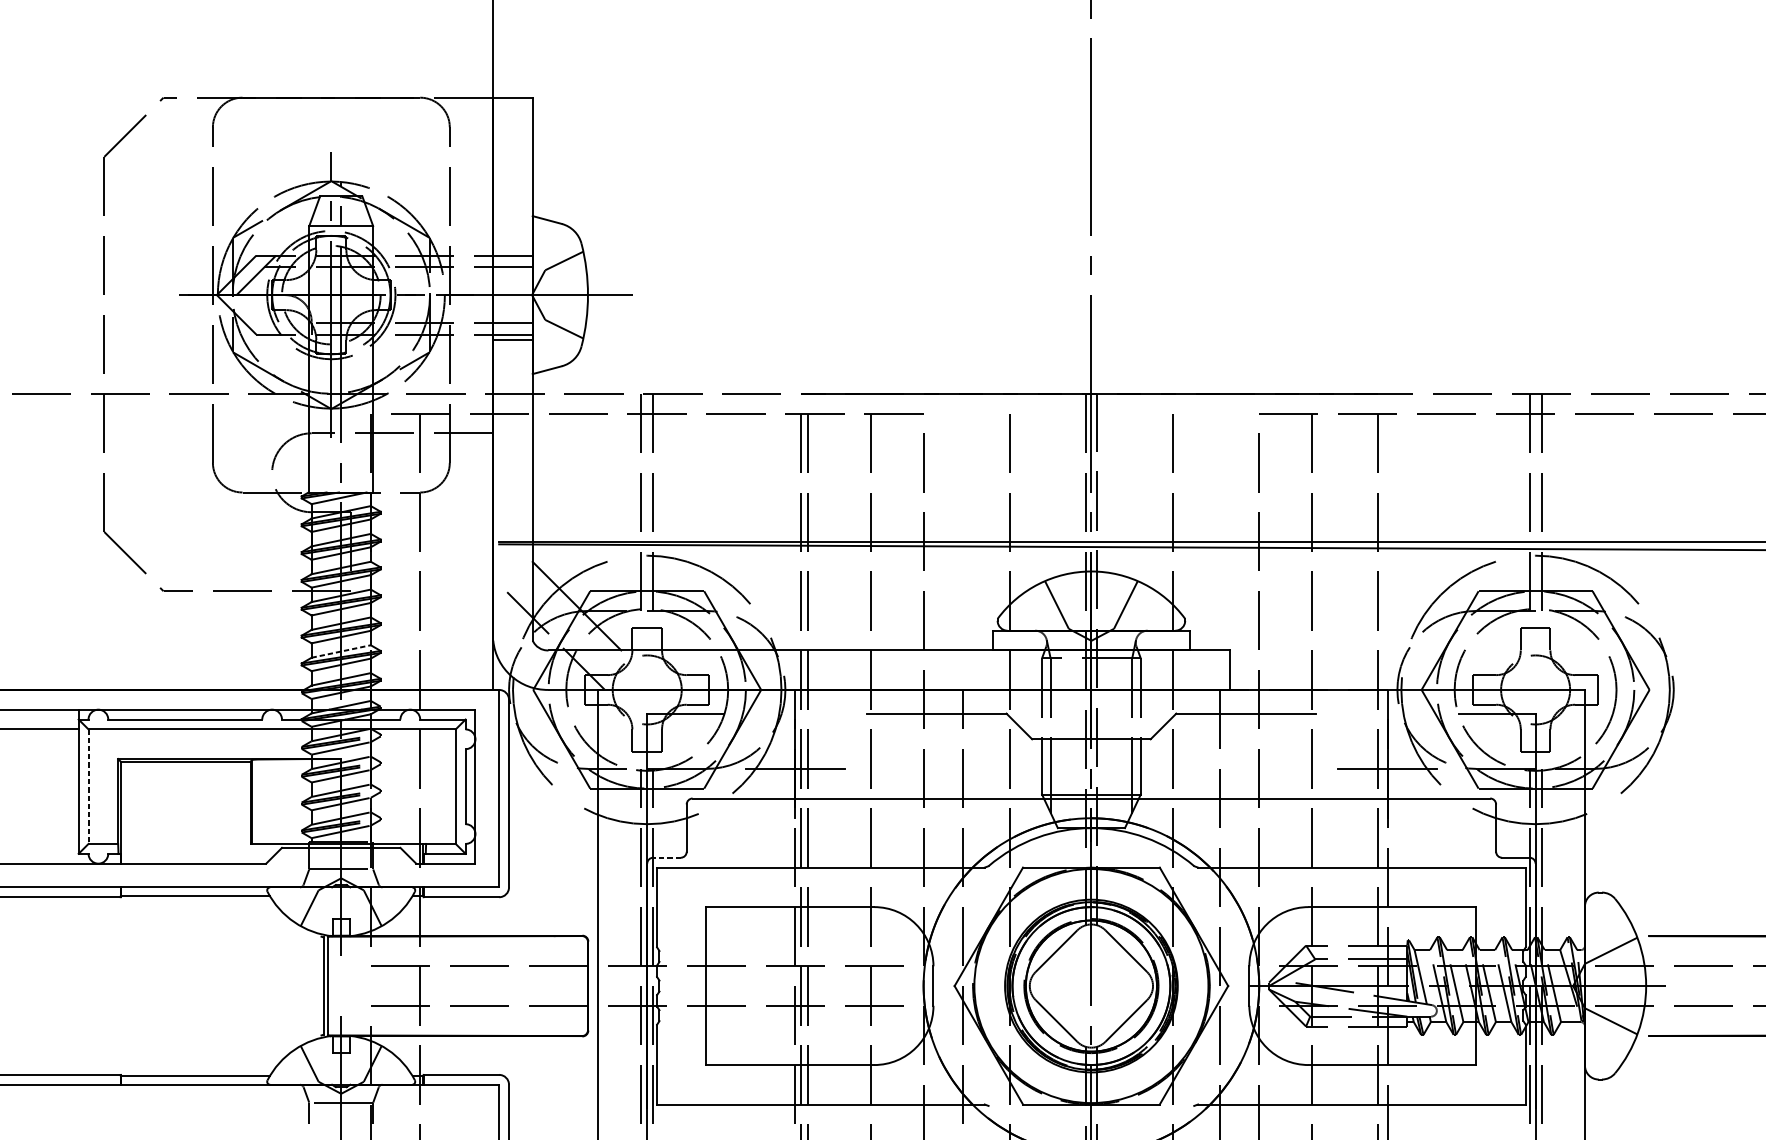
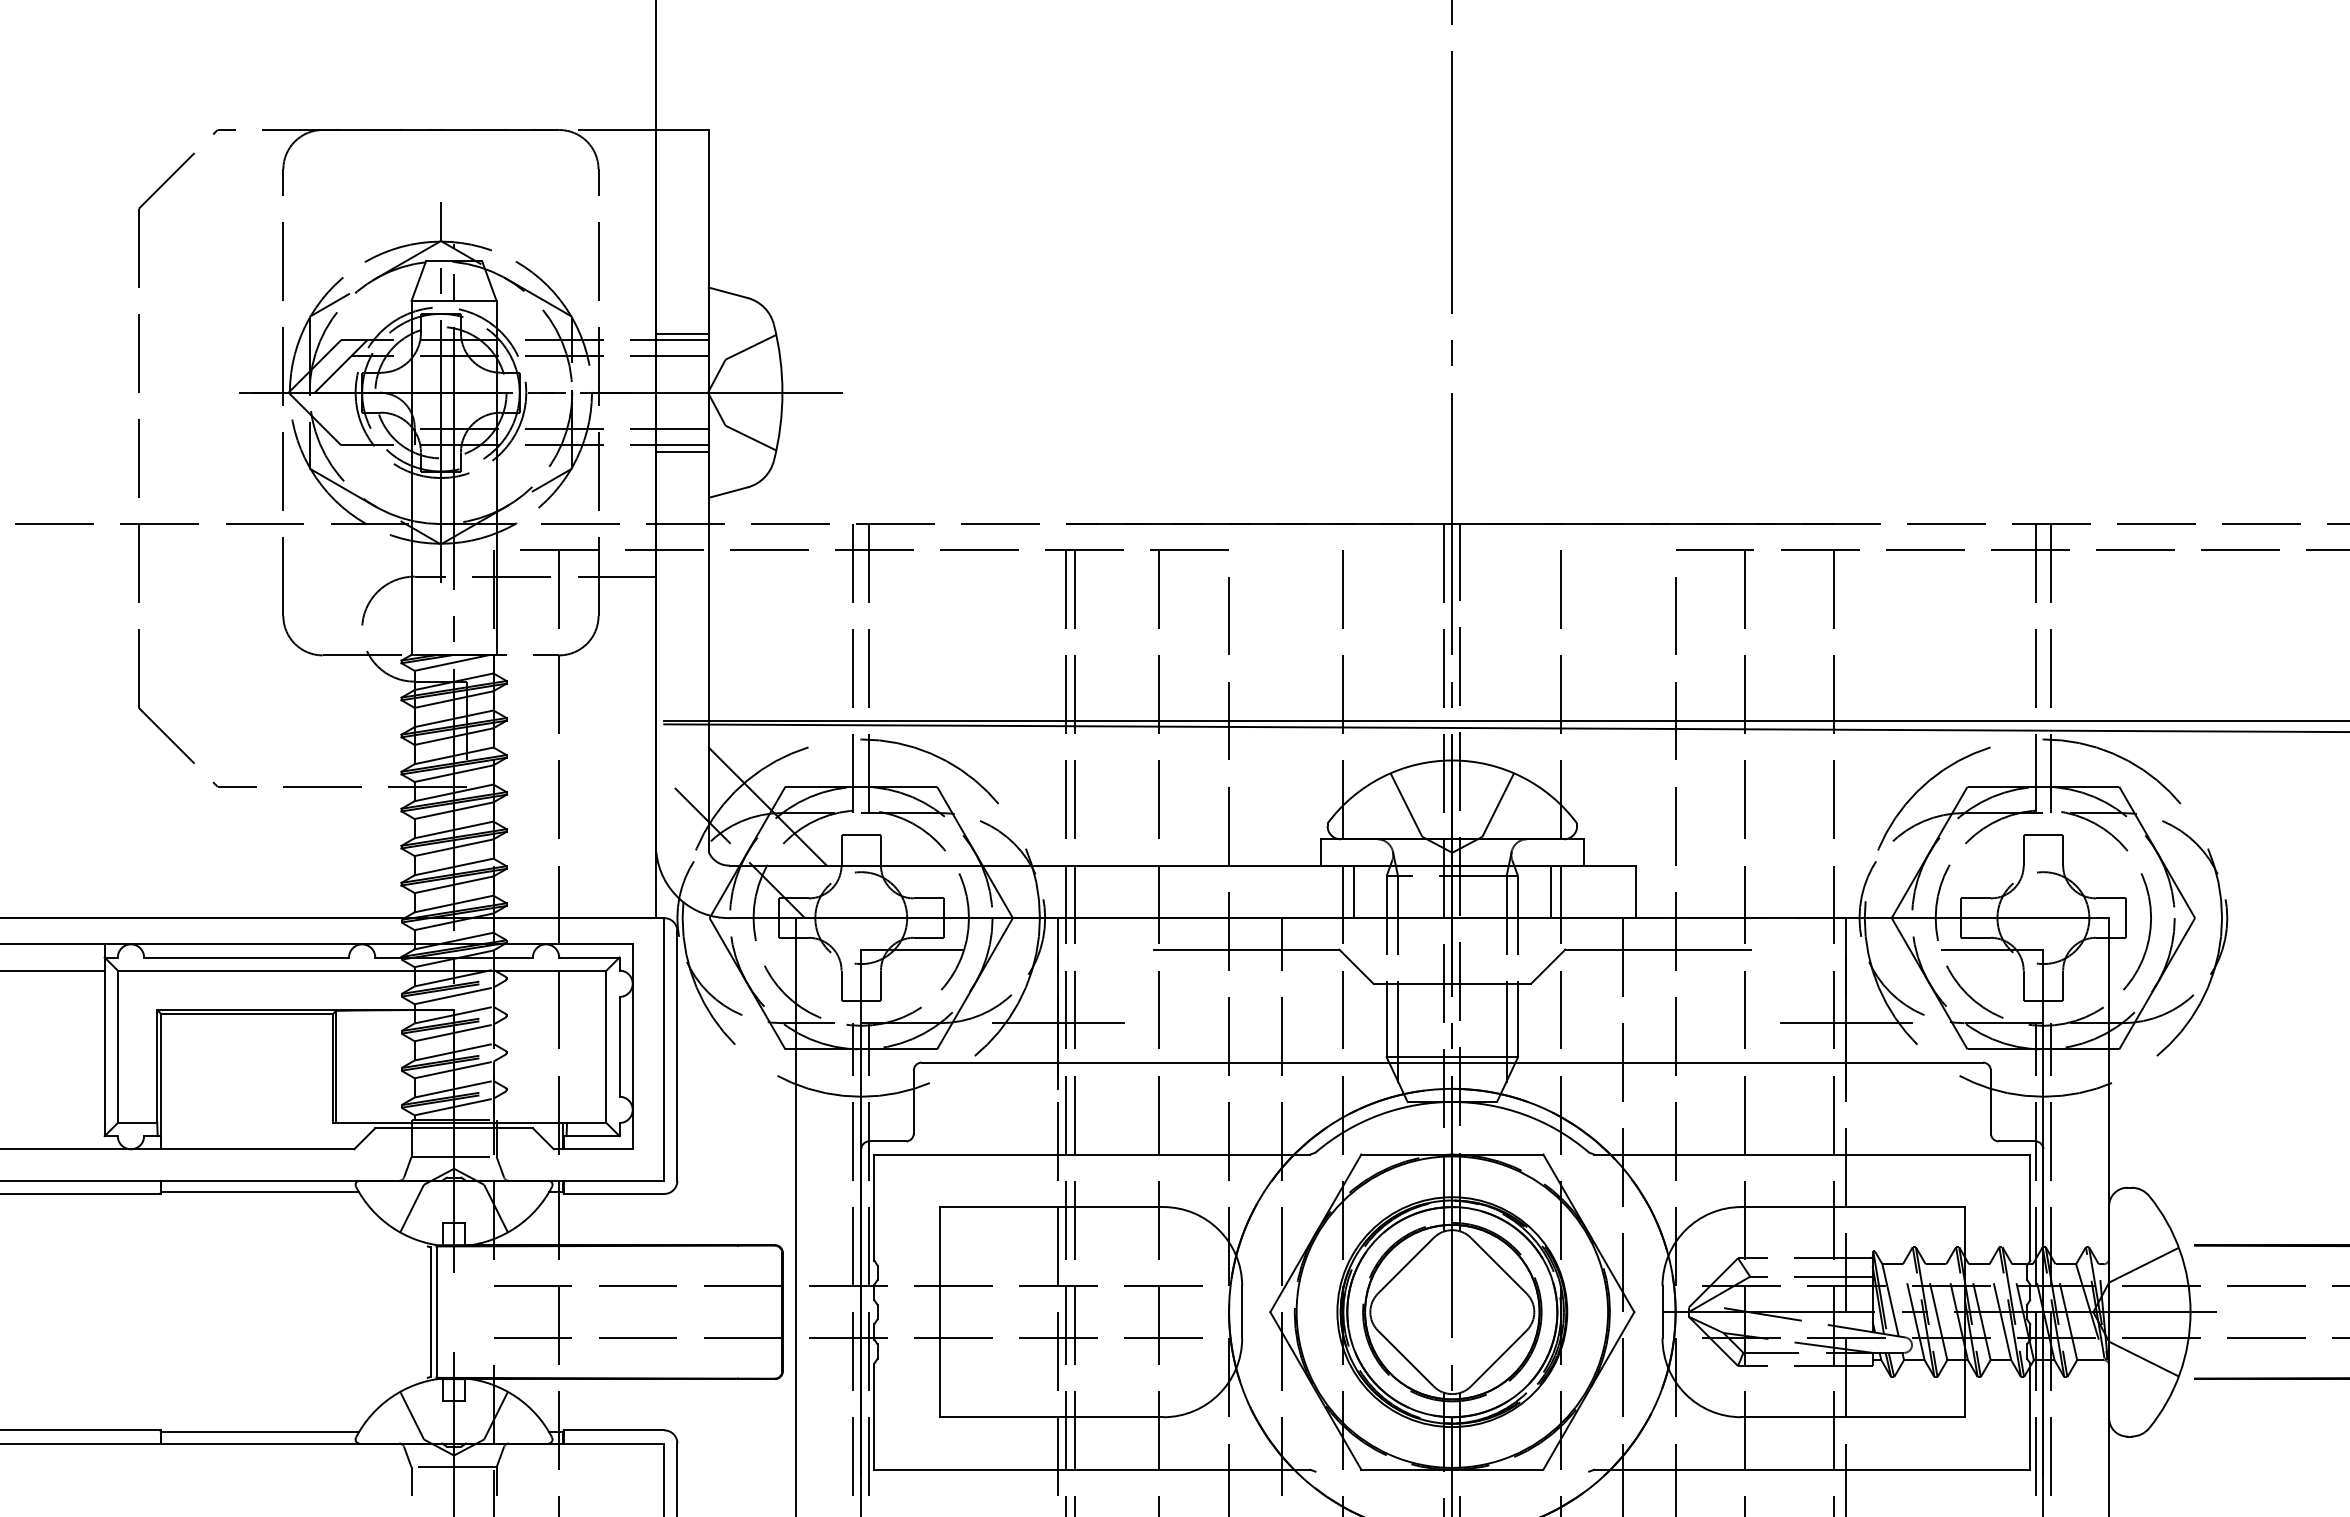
line: (512, 250) -> (682, 333), added
line: (341, 651) -> (454, 866), dashed -> solid
line: (1017, 669) -> (1353, 891), added
line: (1165, 669) -> (1550, 891), added
line: (88, 787) -> (117, 1047), dashed -> solid
line: (666, 857) -> (887, 1141), dashed -> solid

